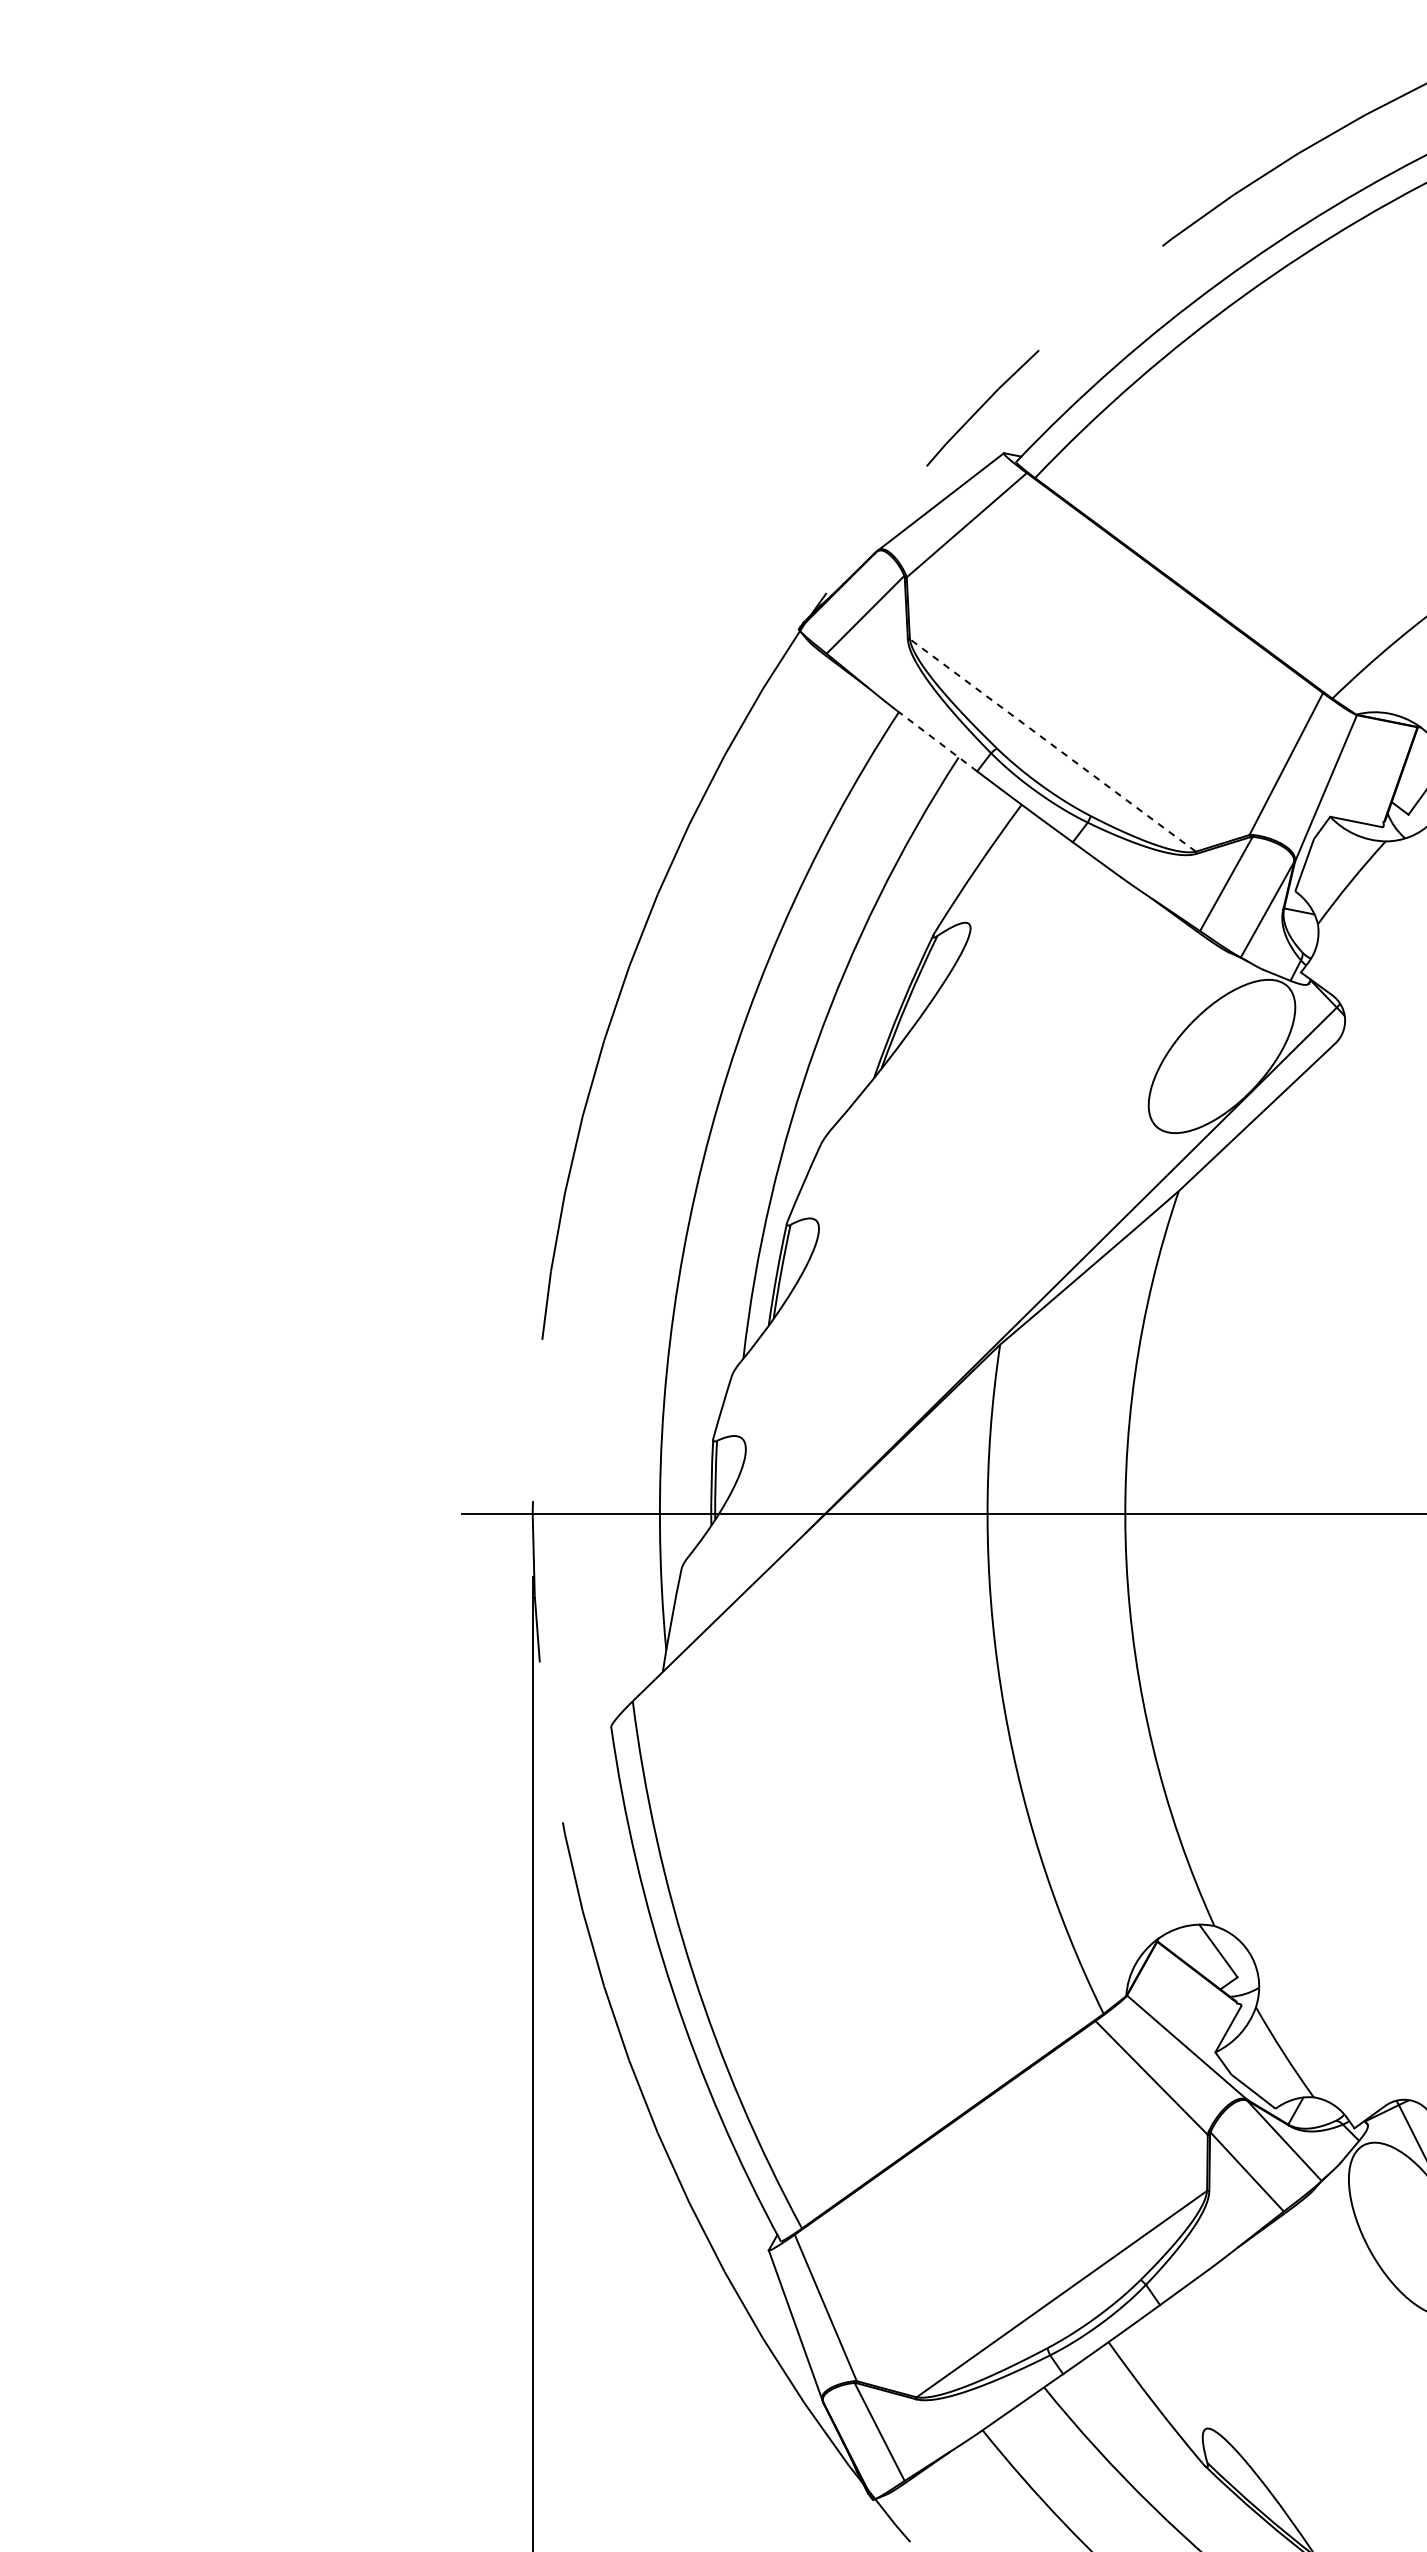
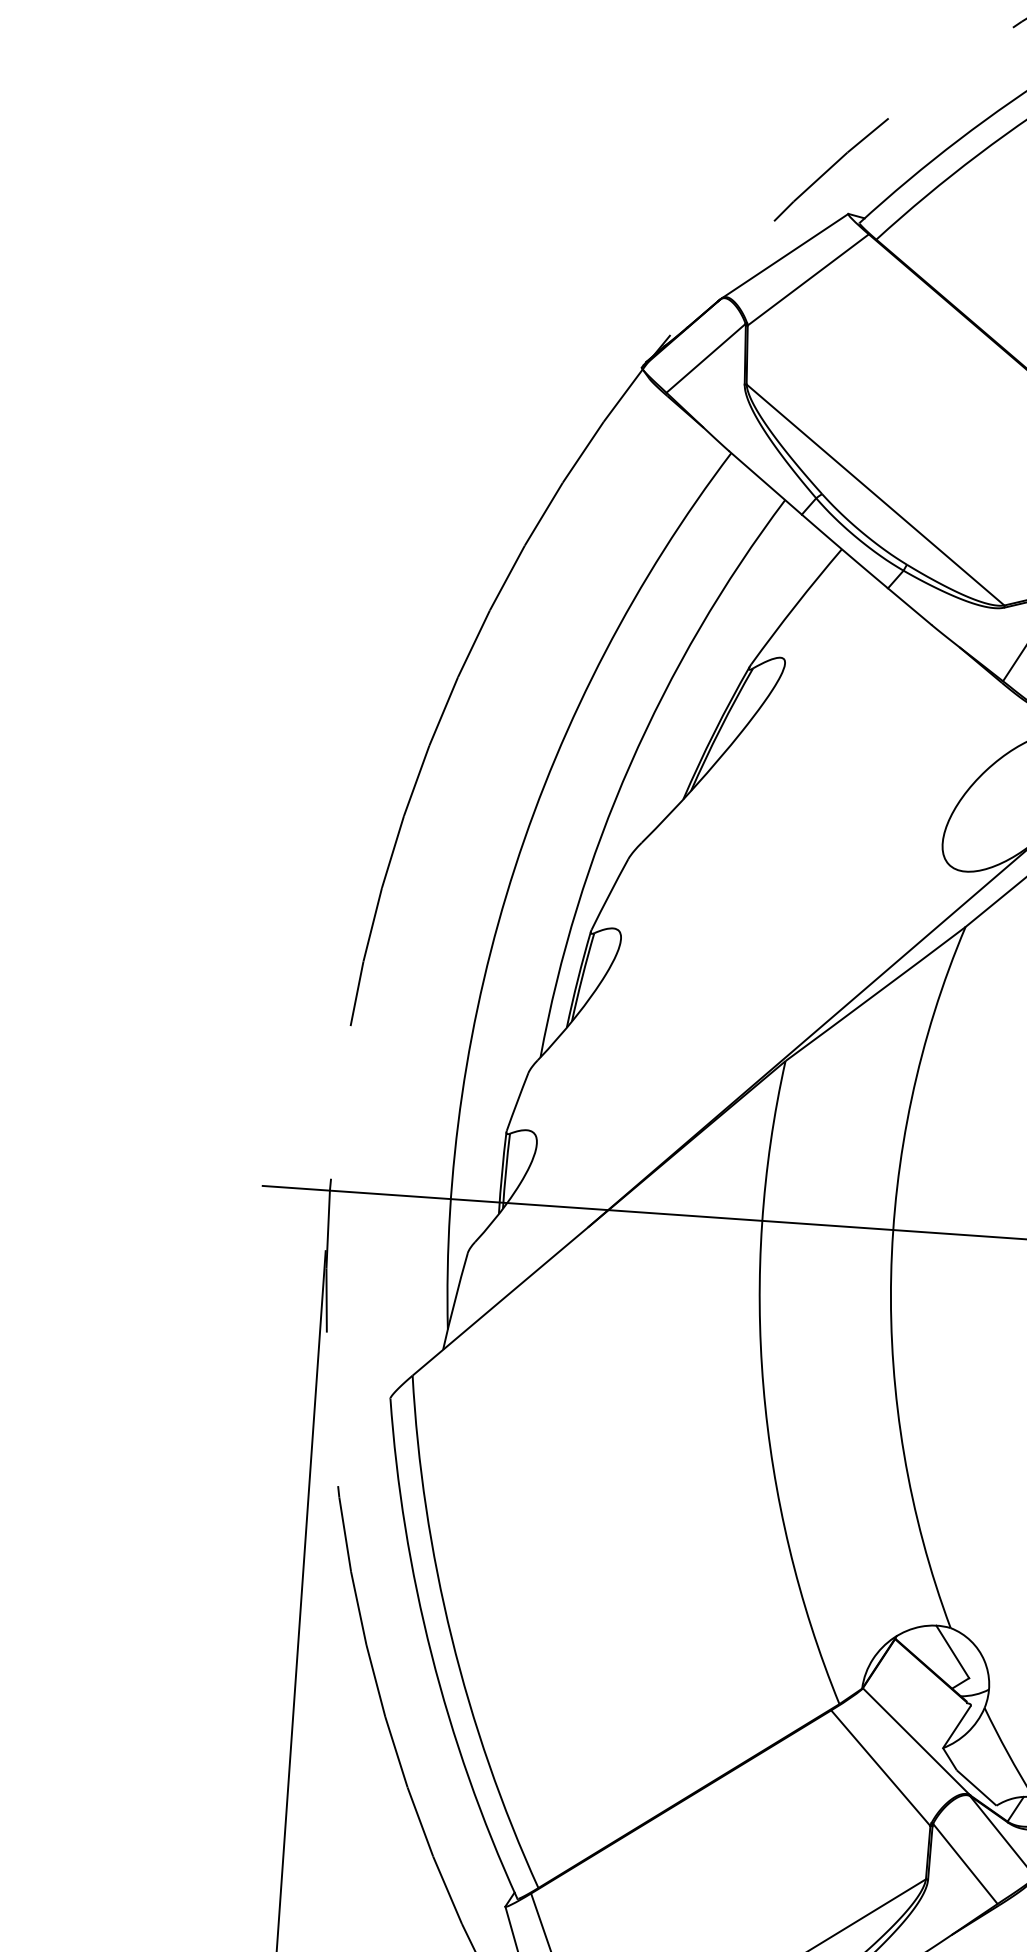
line: (936, 740) -> (765, 482), dashed -> solid
line: (1052, 745) -> (875, 495), dashed -> solid

